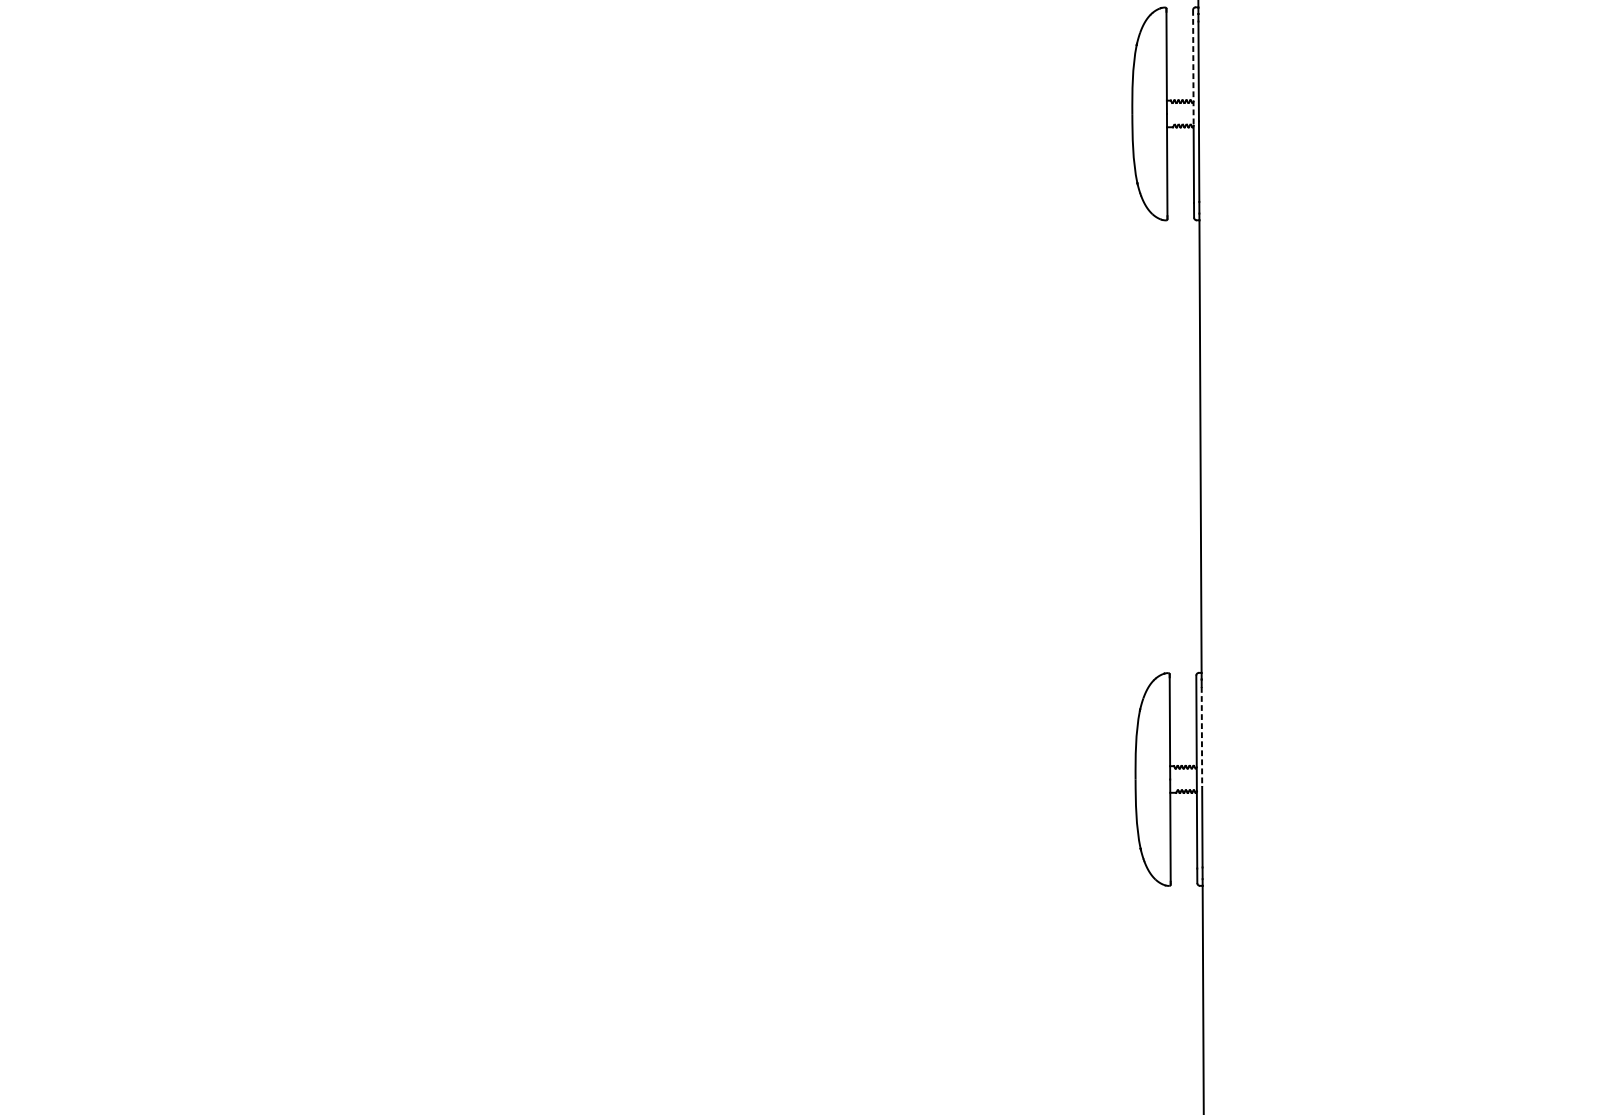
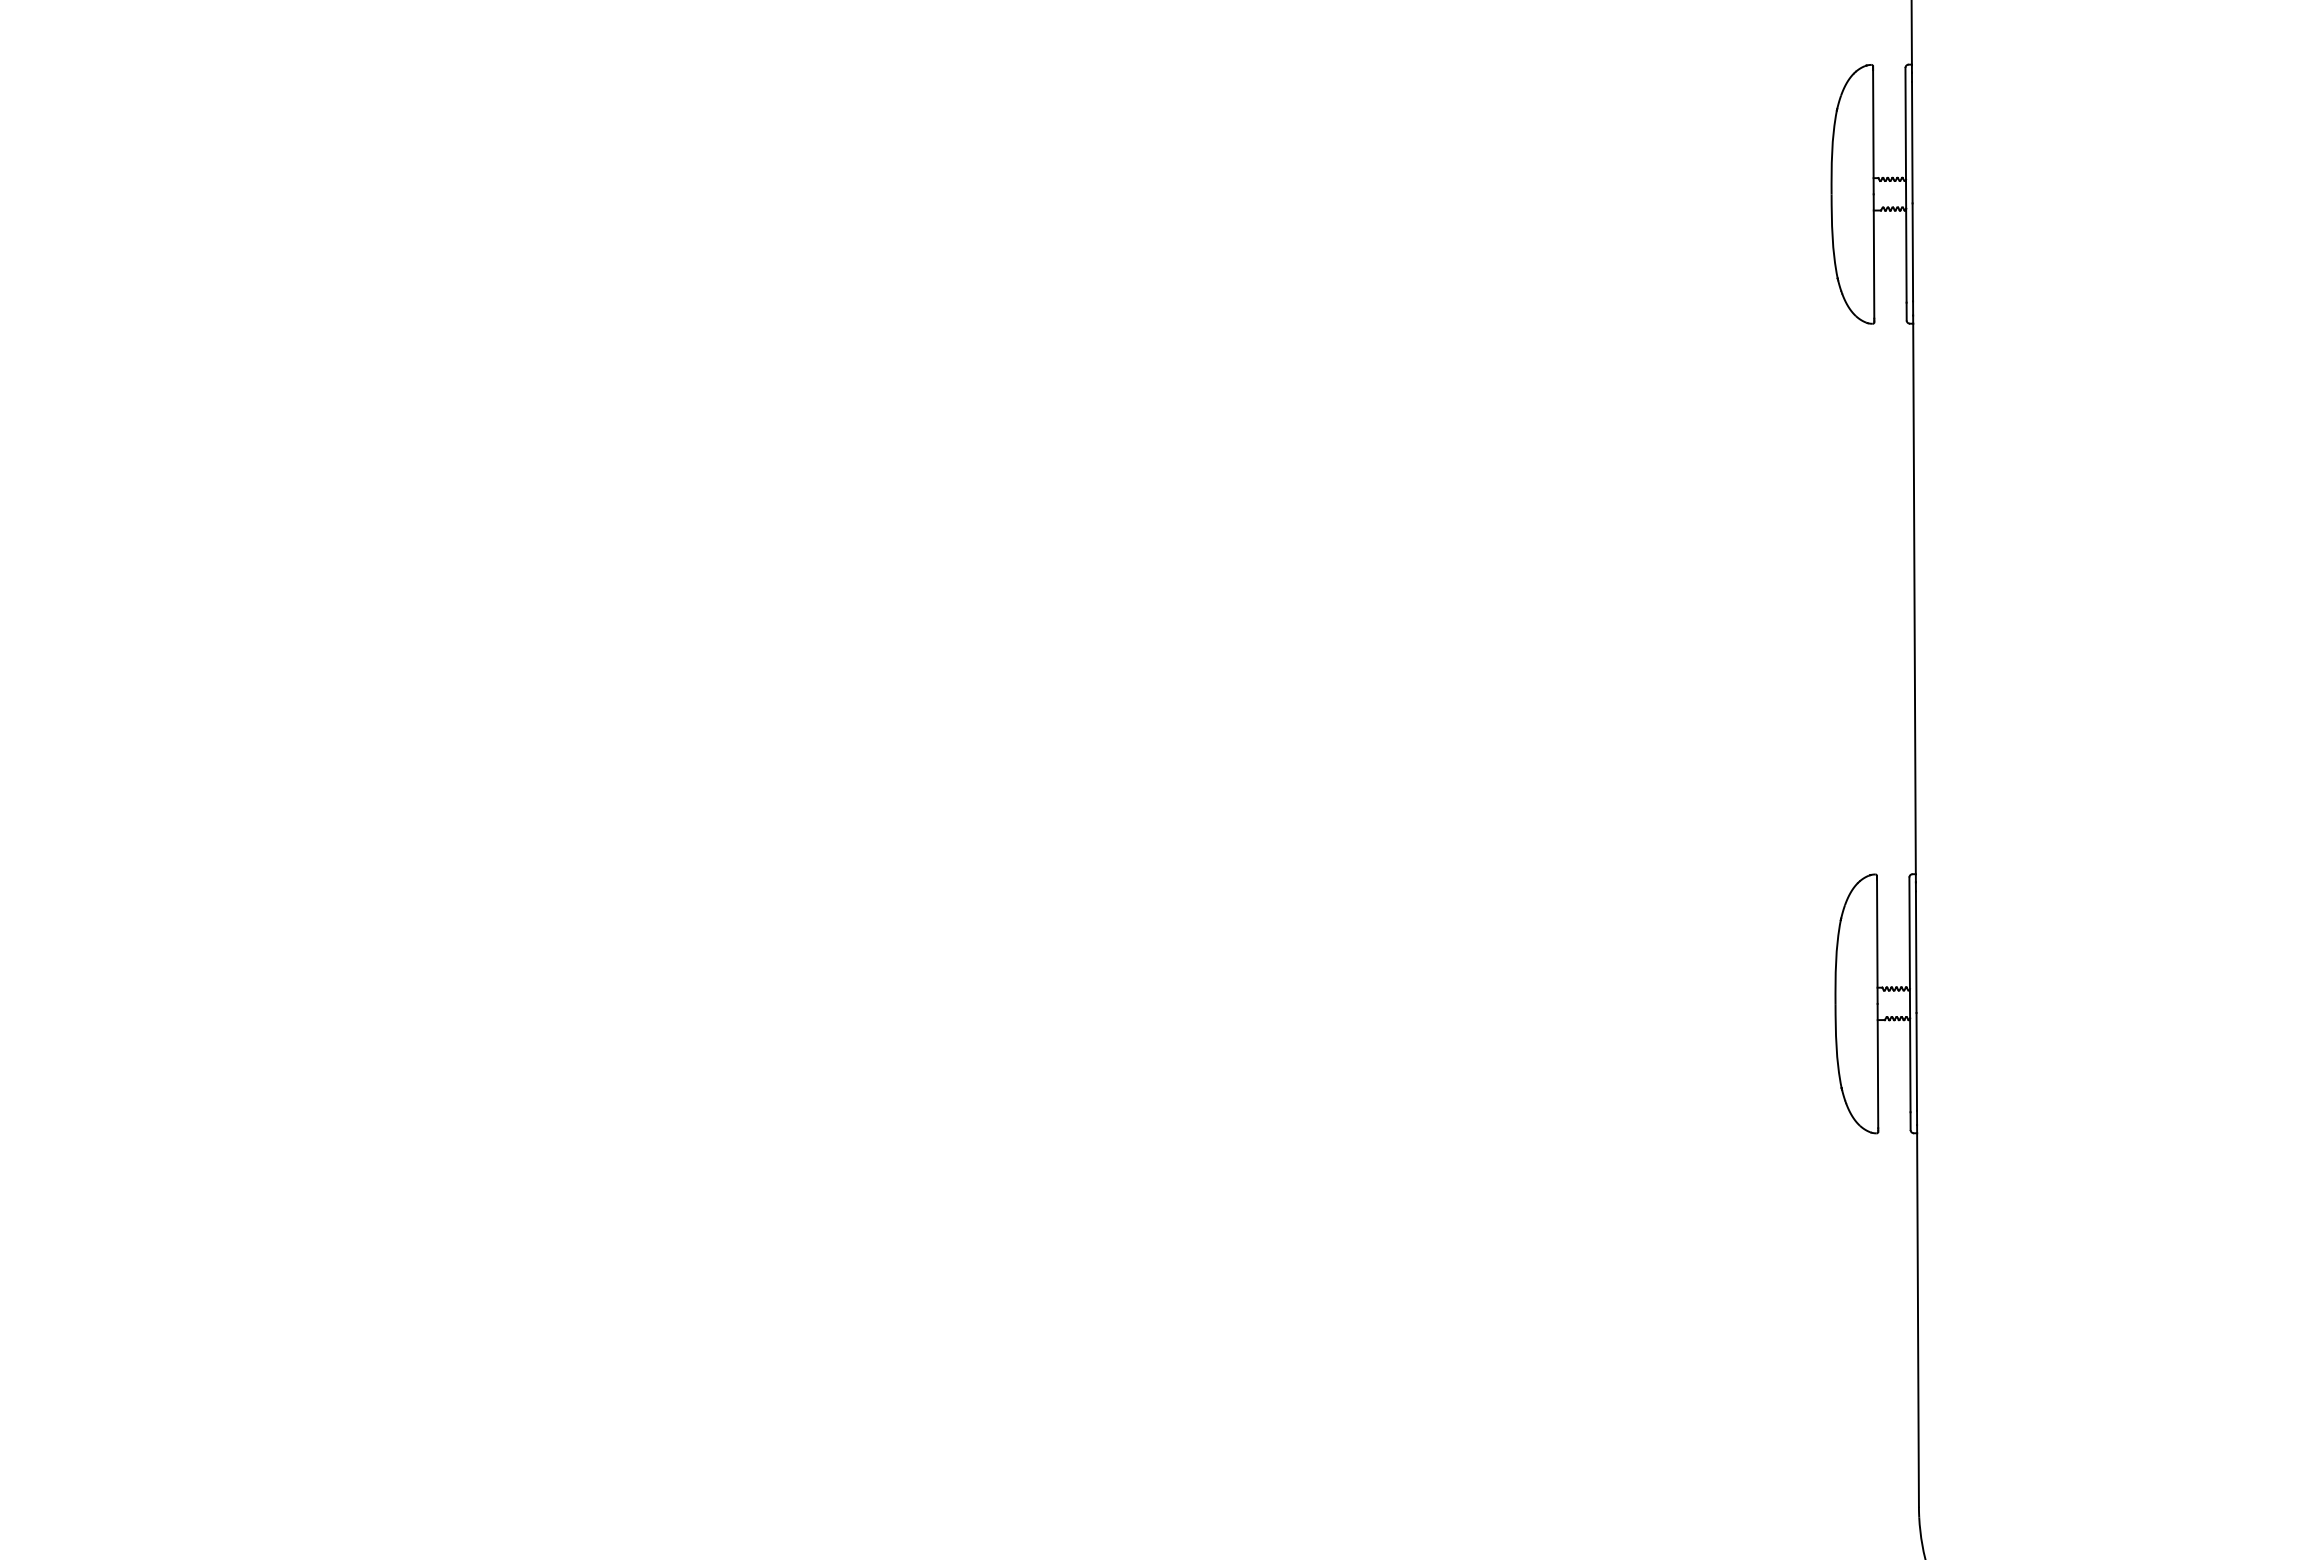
line: (1193, 68) -> (1905, 138), dashed -> solid
line: (1202, 737) -> (1916, 952), dashed -> solid

